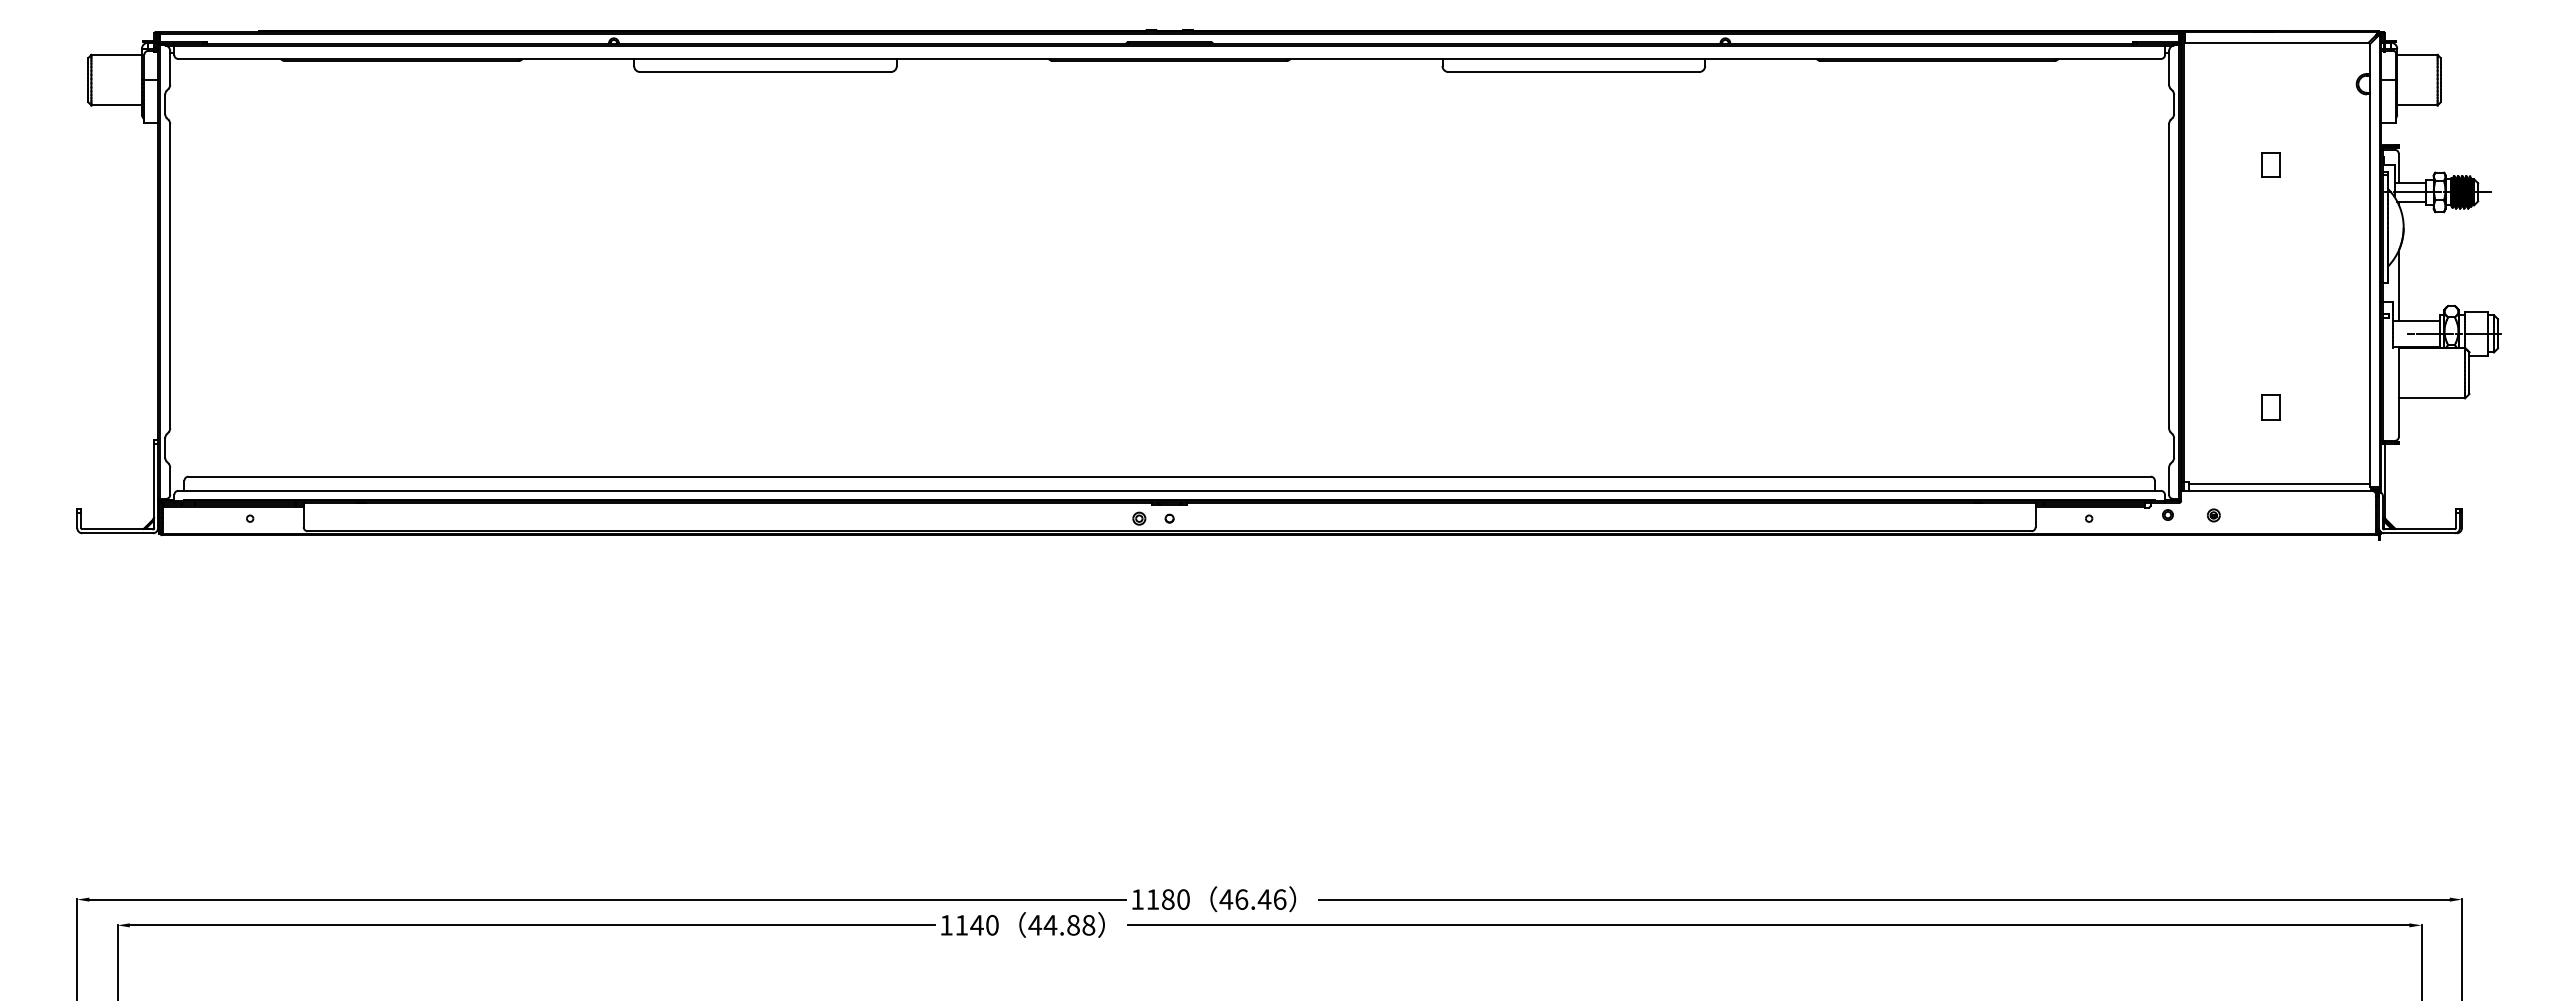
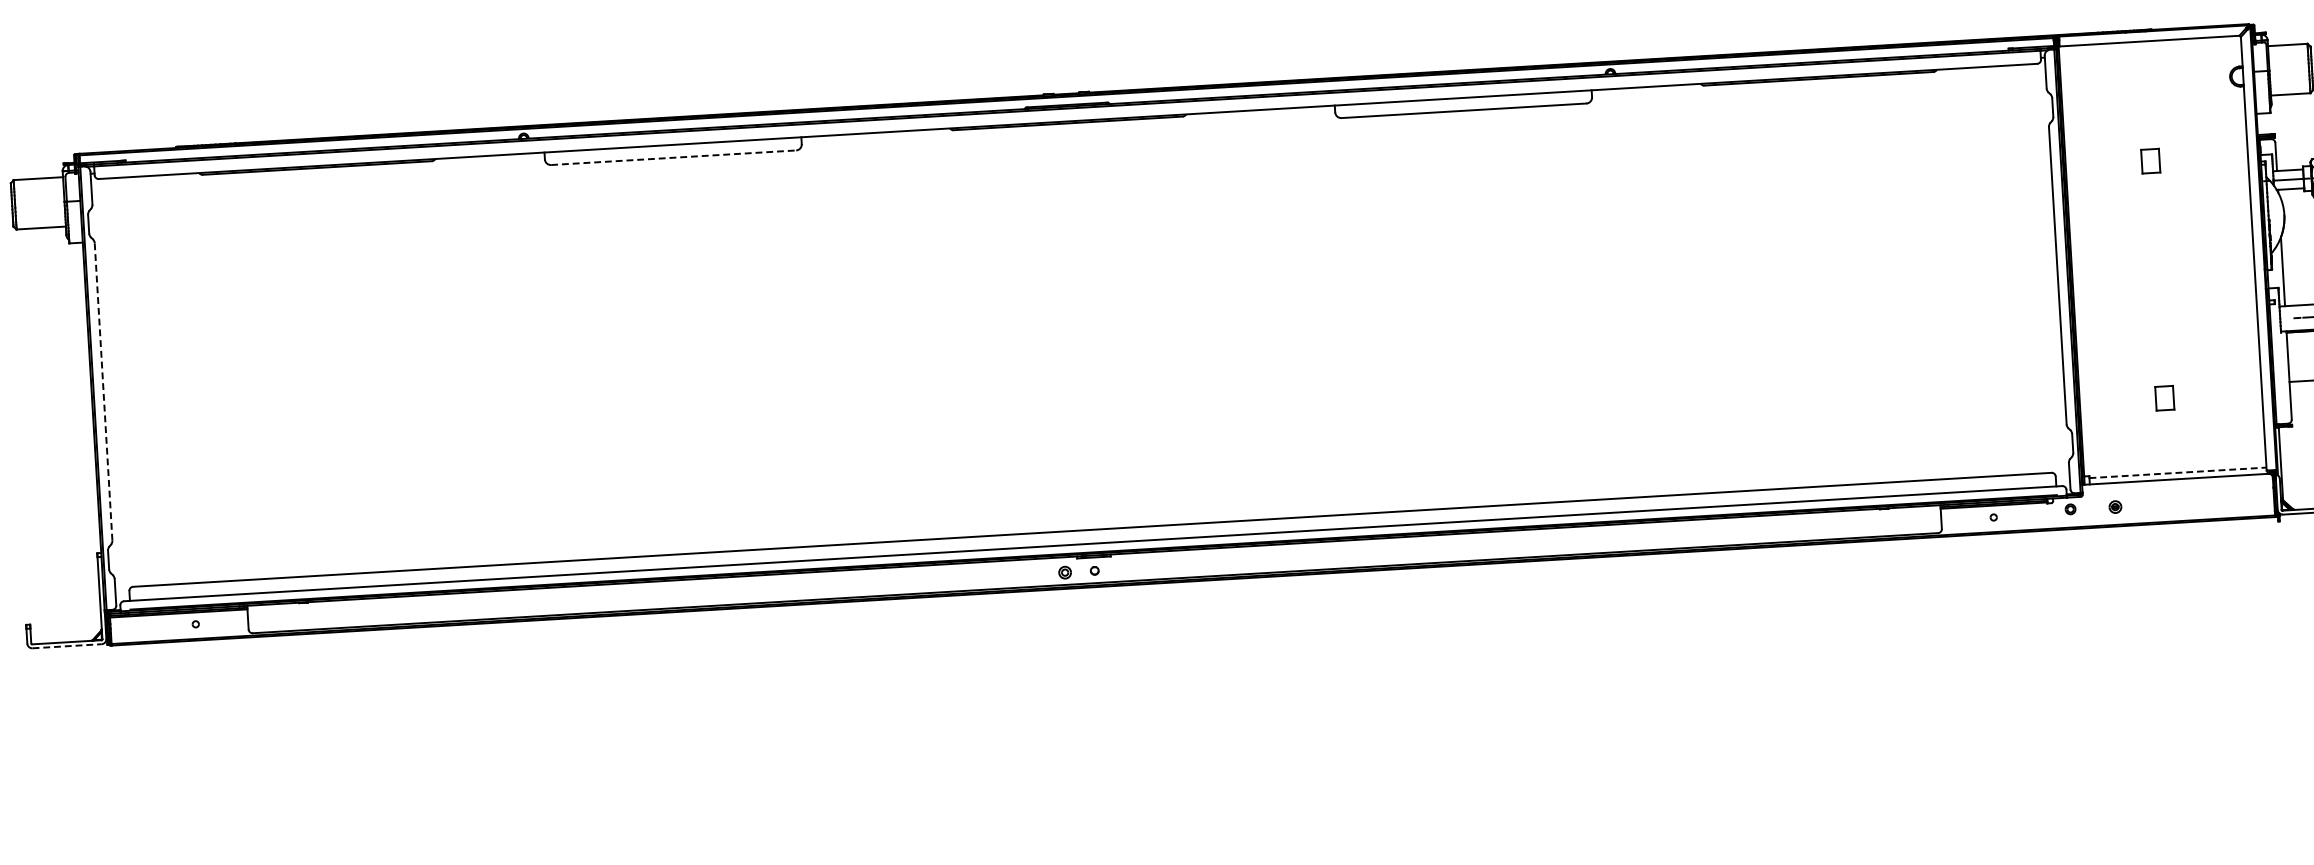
line: (766, 72) -> (674, 158), solid -> dashed
line: (170, 275) -> (103, 391), solid -> dashed
line: (2279, 484) -> (2177, 473), solid -> dashed
line: (118, 533) -> (67, 646), solid -> dashed

